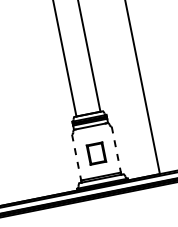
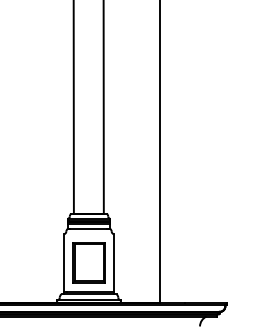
line: (116, 150) -> (113, 264), dashed -> solid
part: (96, 153) -> (88, 262), size x1.67
line: (77, 158) -> (64, 264), dashed -> solid

